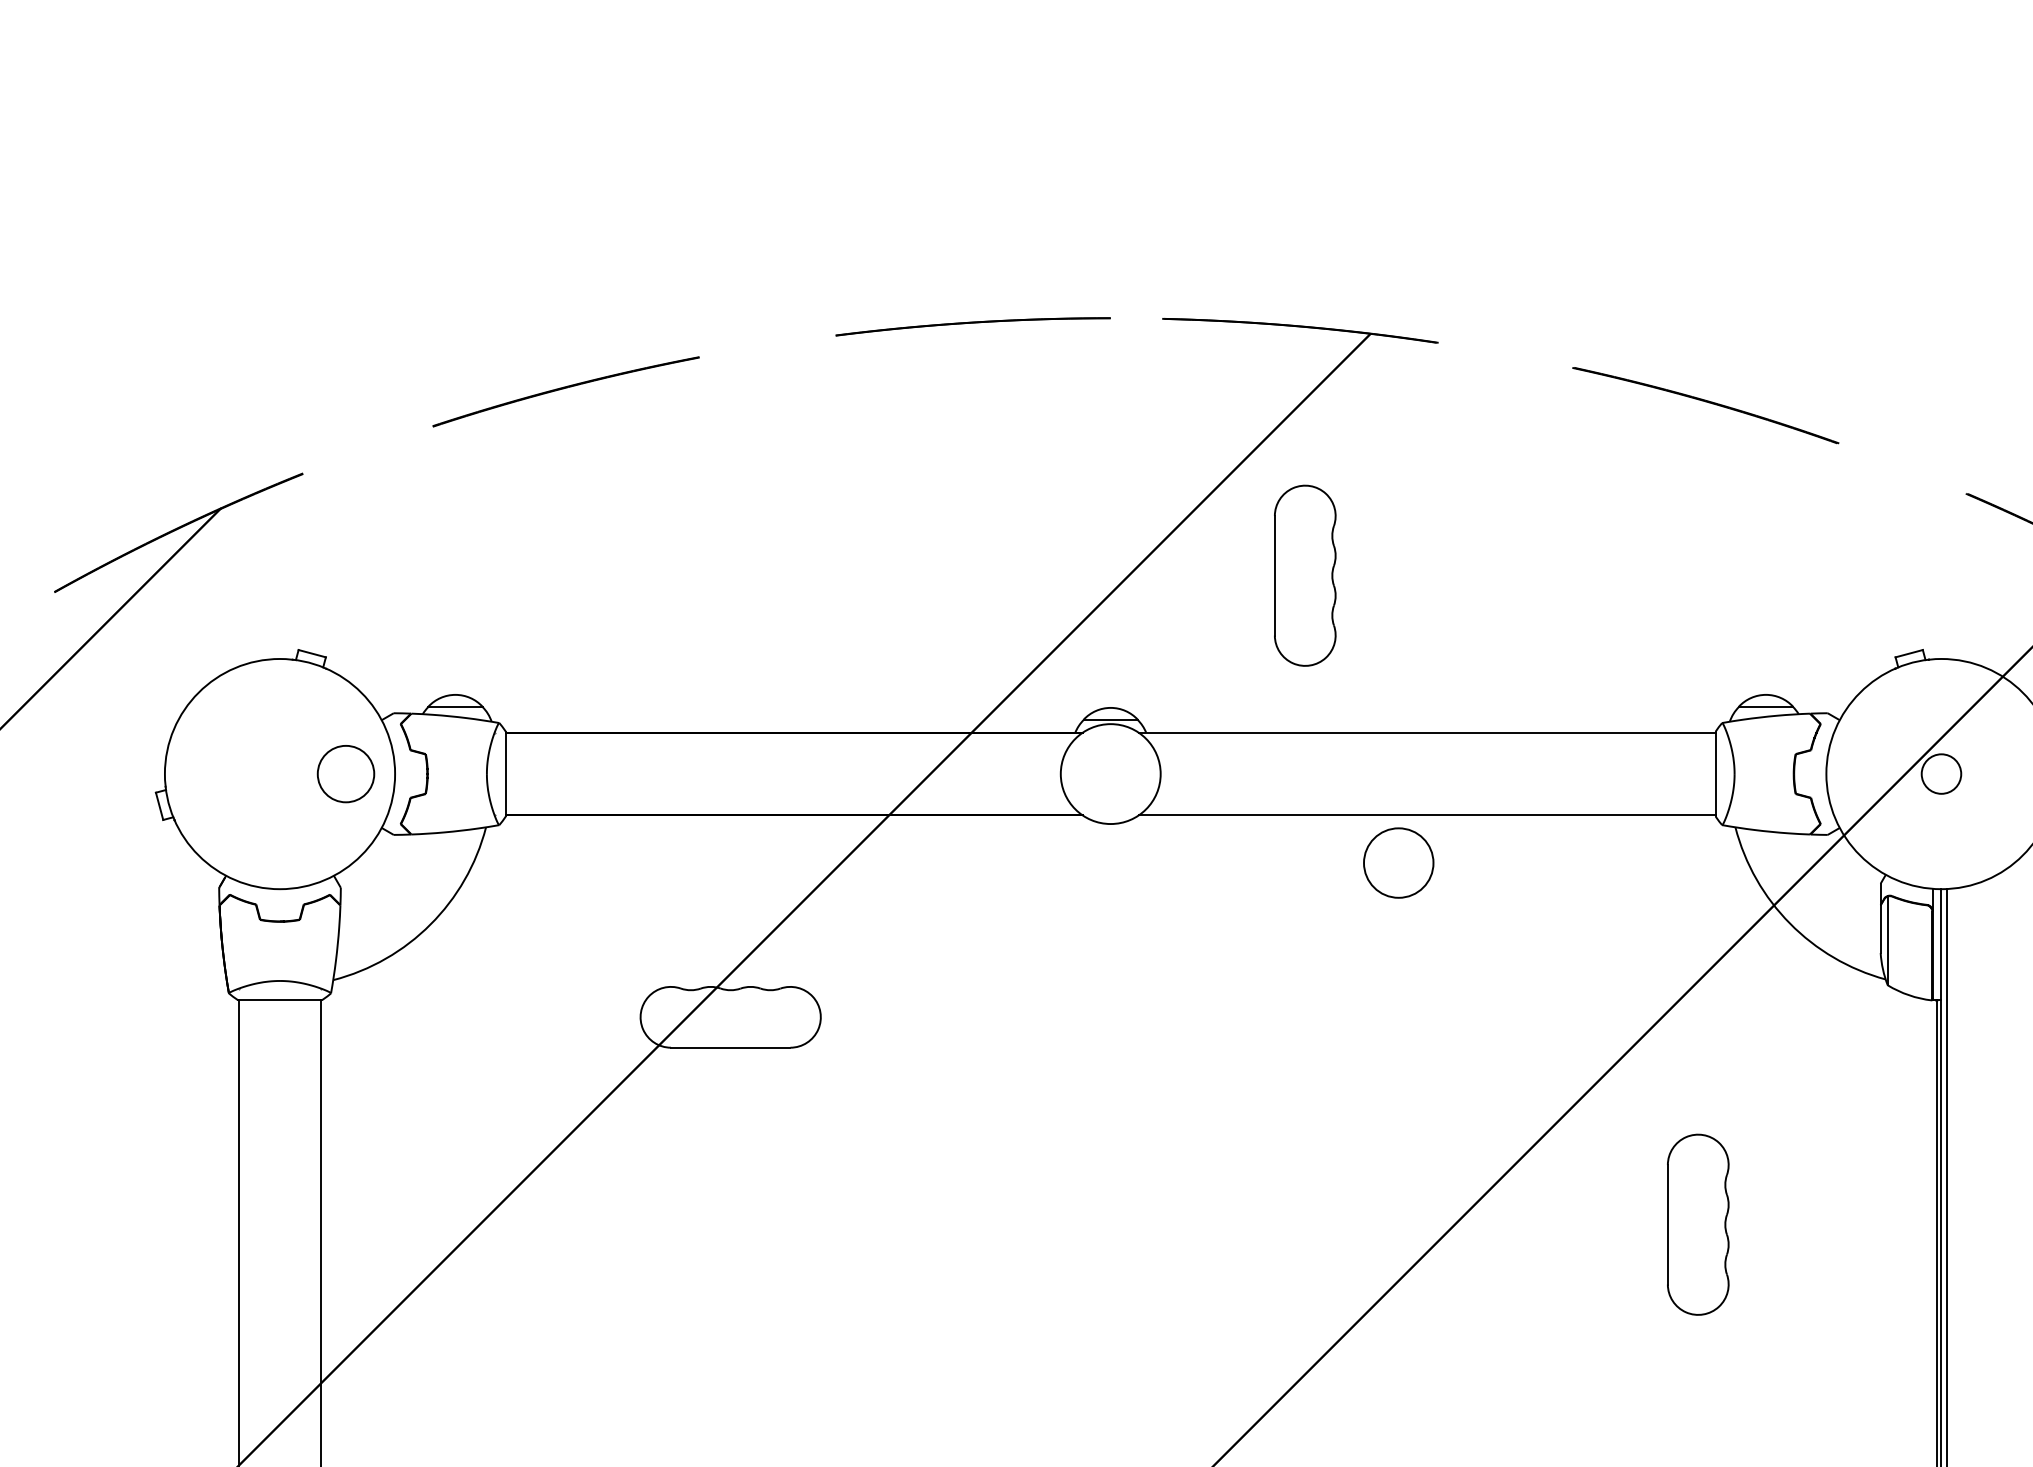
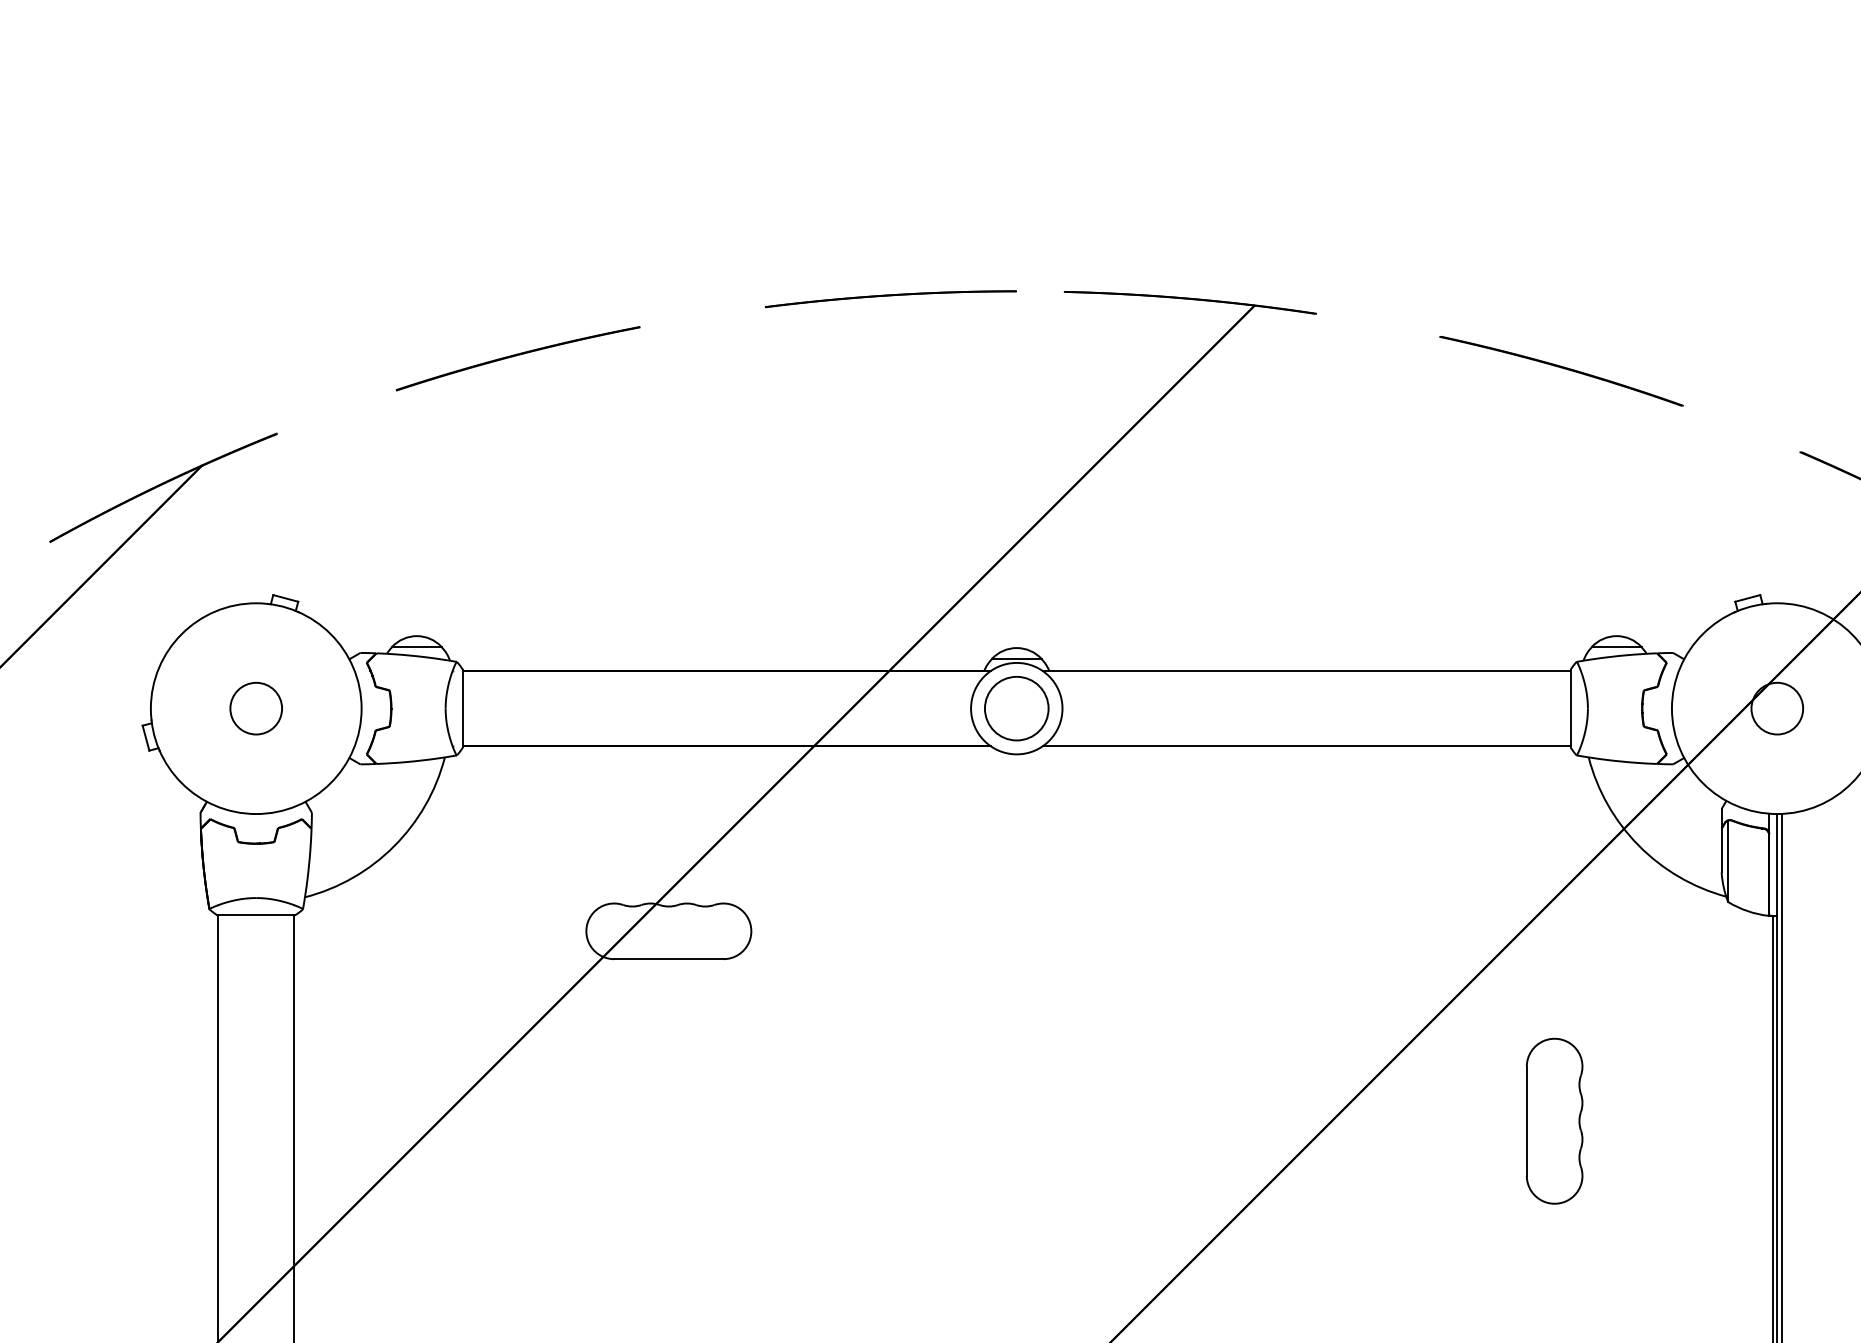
part: (1305, 575) -> (1195, 526), removed
circle: (1941, 773) -> (1777, 708), size x1.43
circle: (345, 774) -> (255, 709), moved
circle: (1398, 862) -> (1016, 708), moved

